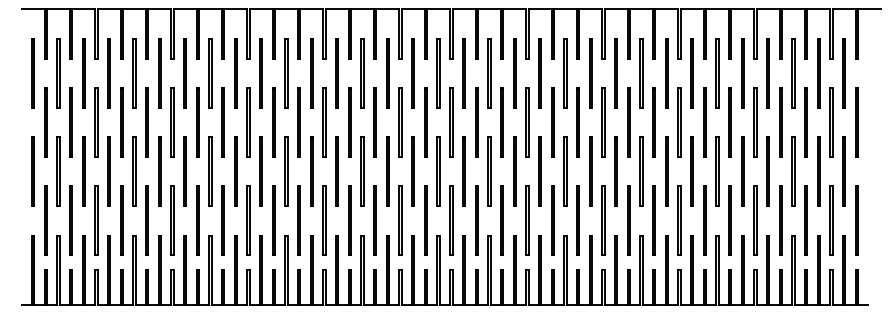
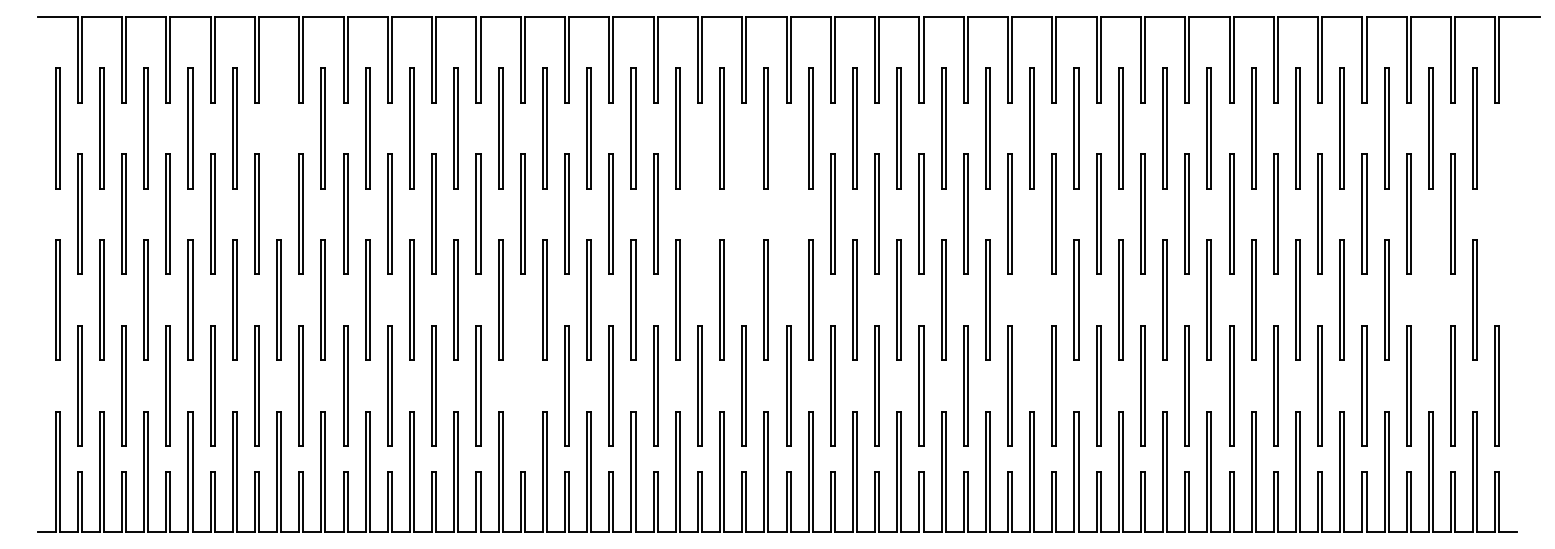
line: (159, 73) -> (278, 128), removed
line: (399, 122) -> (697, 214), removed
line: (425, 122) -> (743, 214), removed
line: (450, 122) -> (787, 214), removed
line: (856, 122) -> (1496, 214), removed
line: (590, 171) -> (1031, 299), removed
line: (818, 171) -> (1430, 299), removed
line: (298, 220) -> (521, 385), removed

